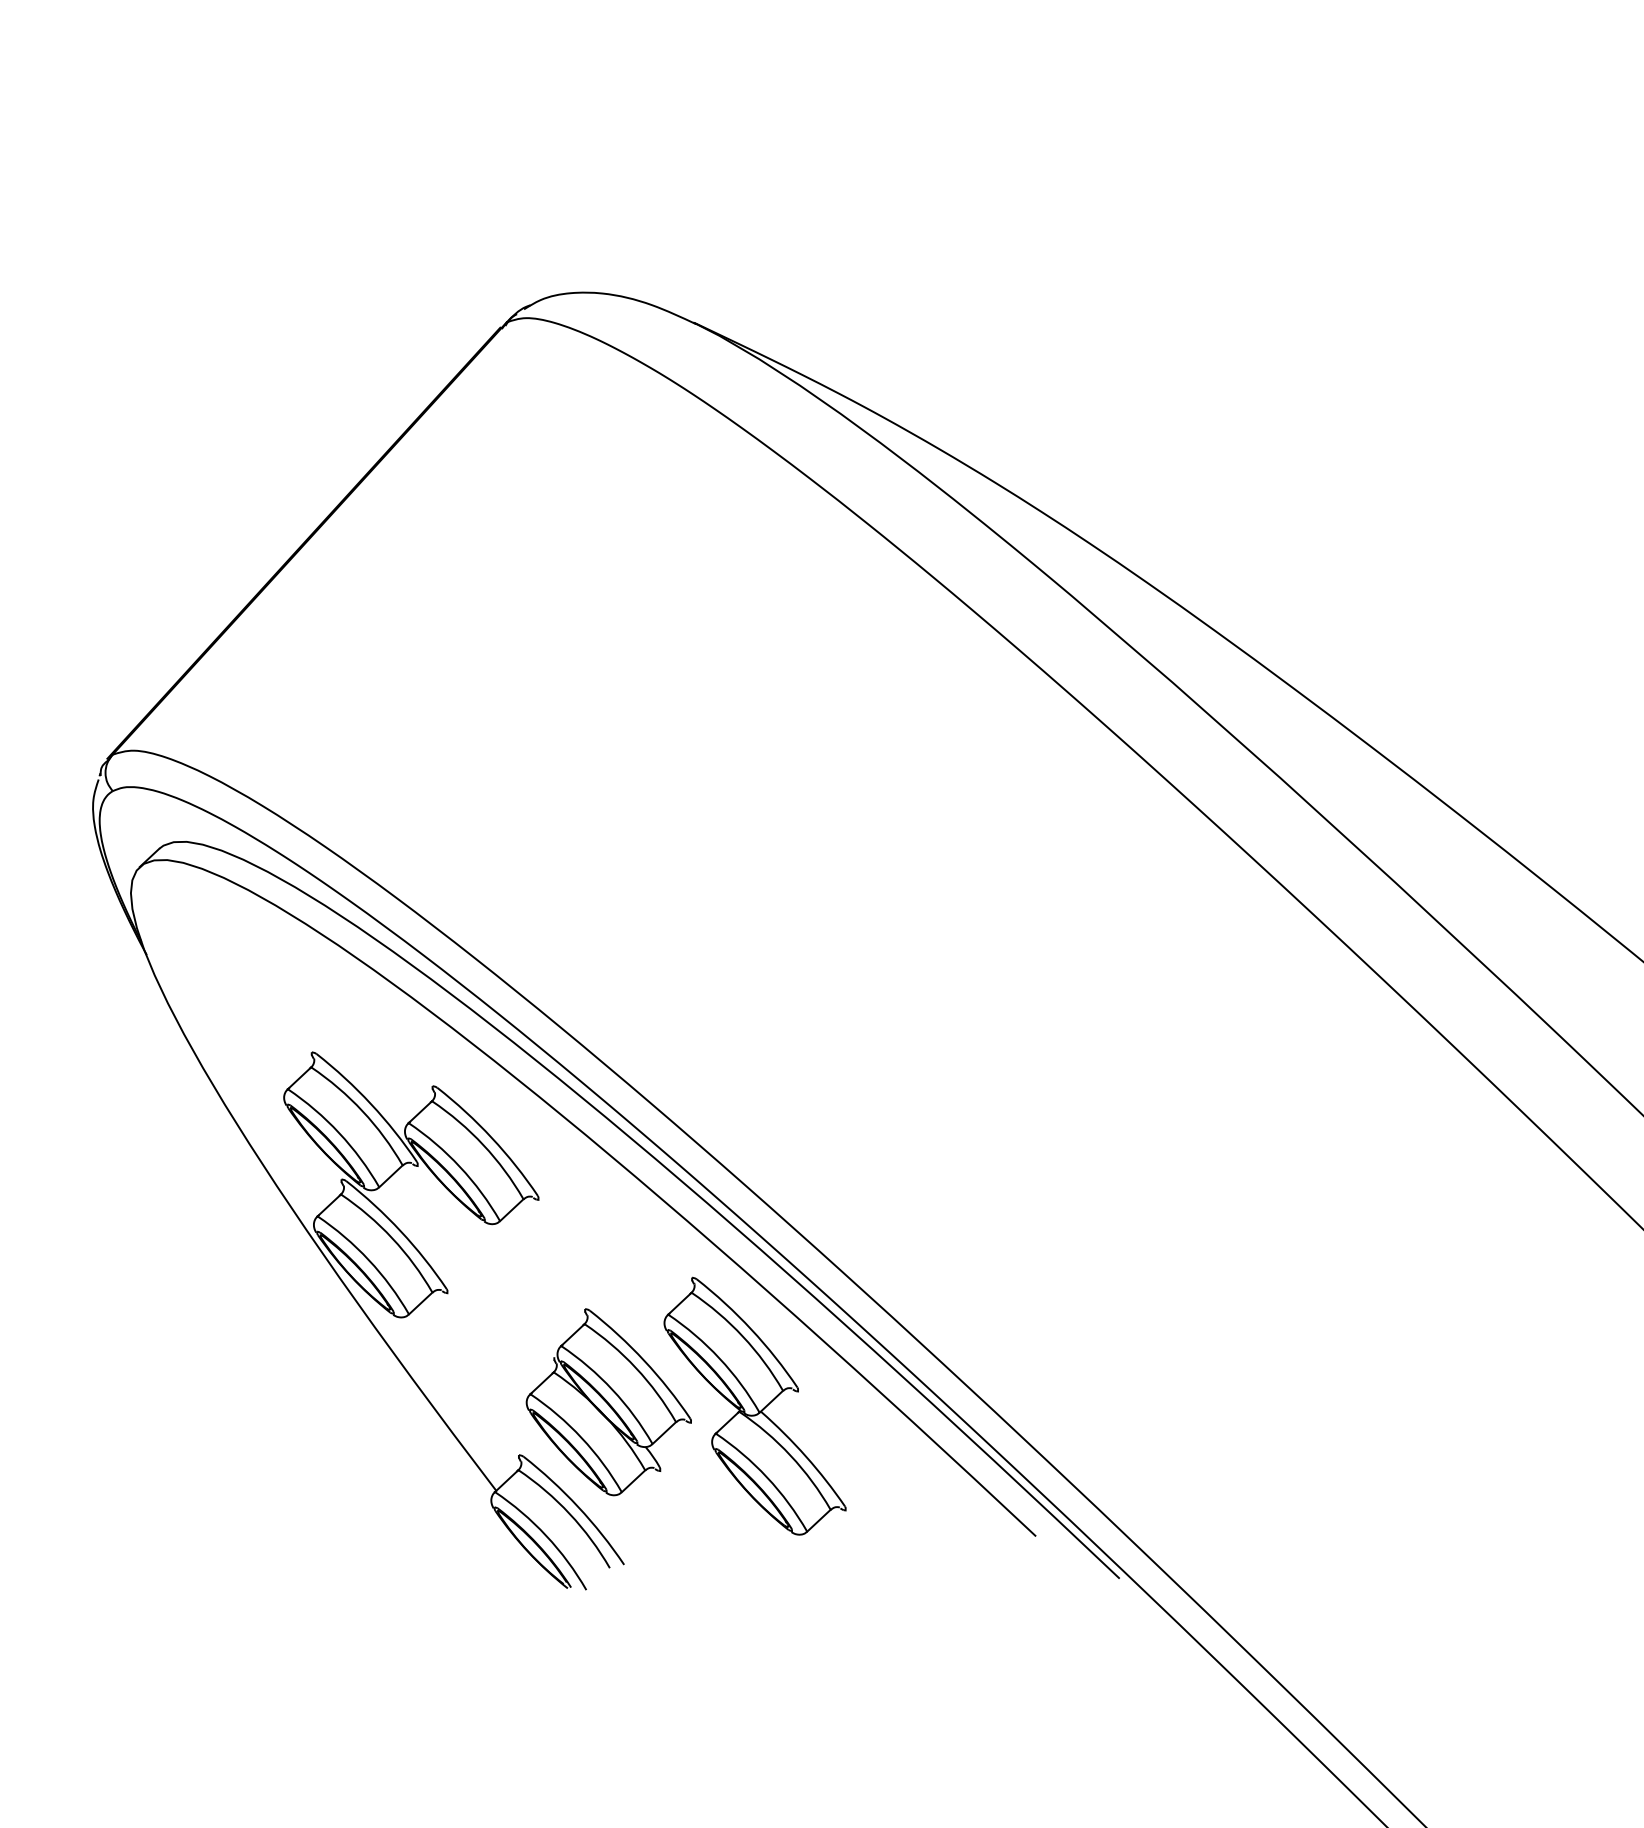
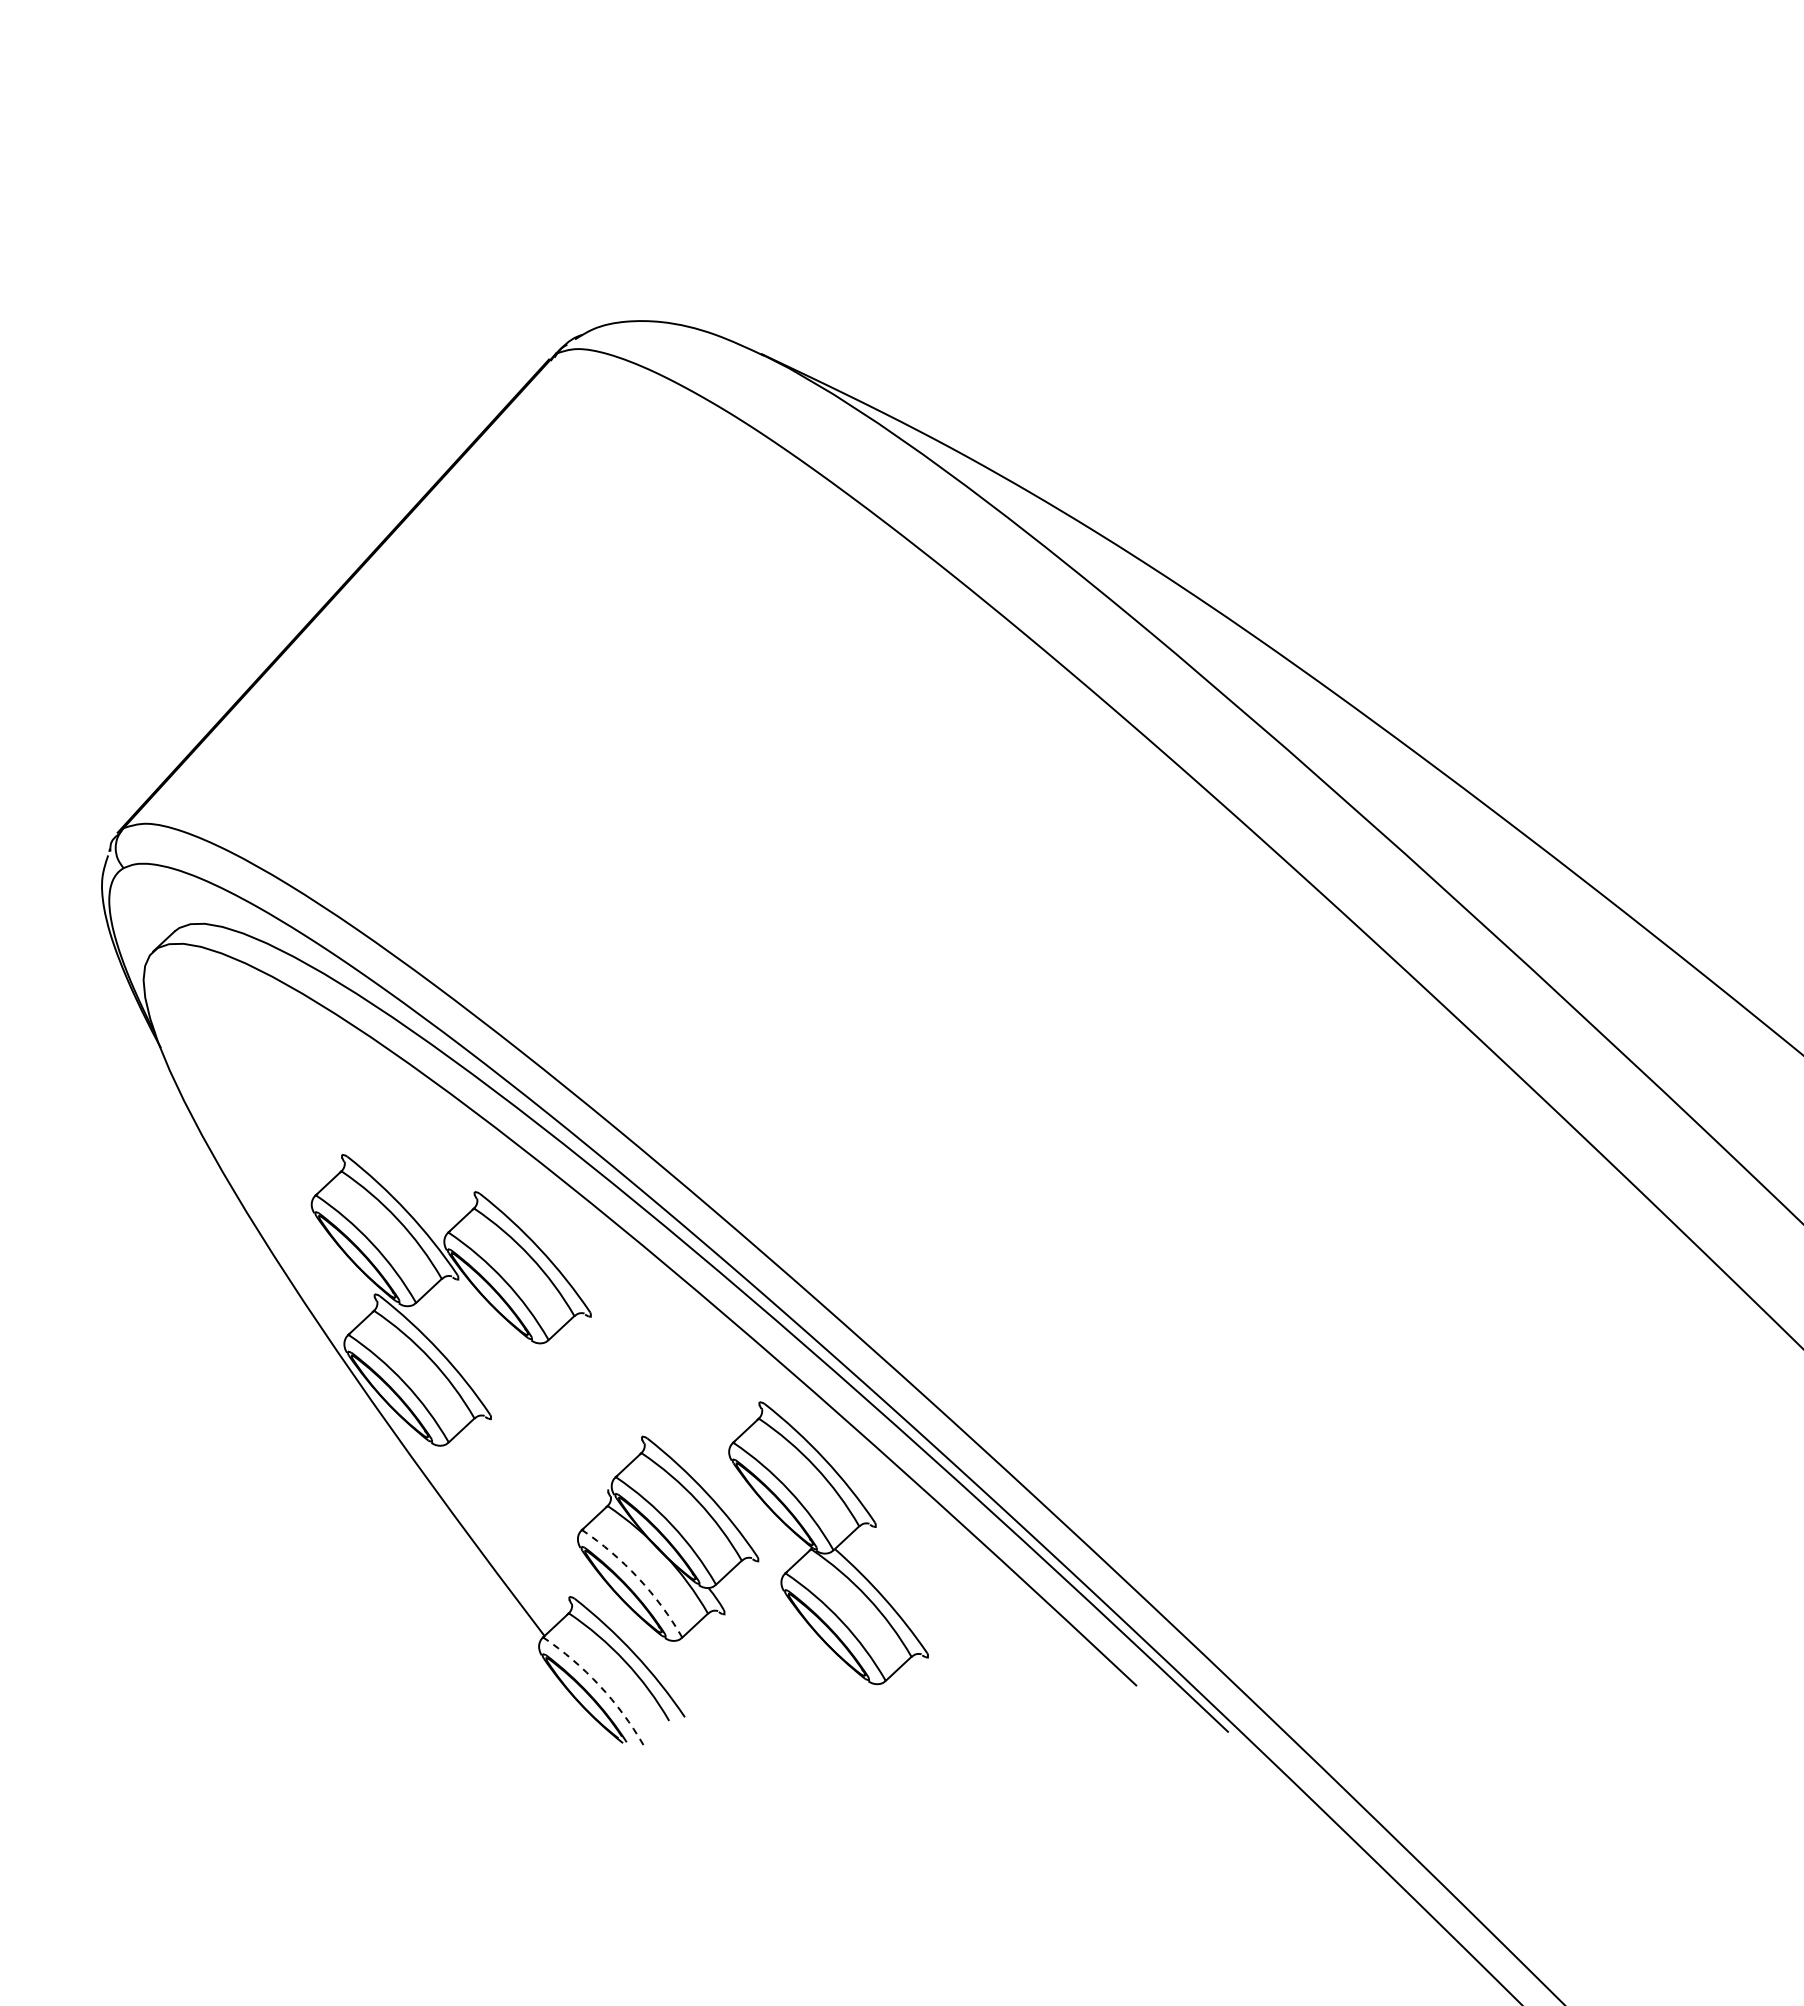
arc: (581, 1438) -> (638, 1578), solid -> dashed
arc: (546, 1535) -> (599, 1685), solid -> dashed

